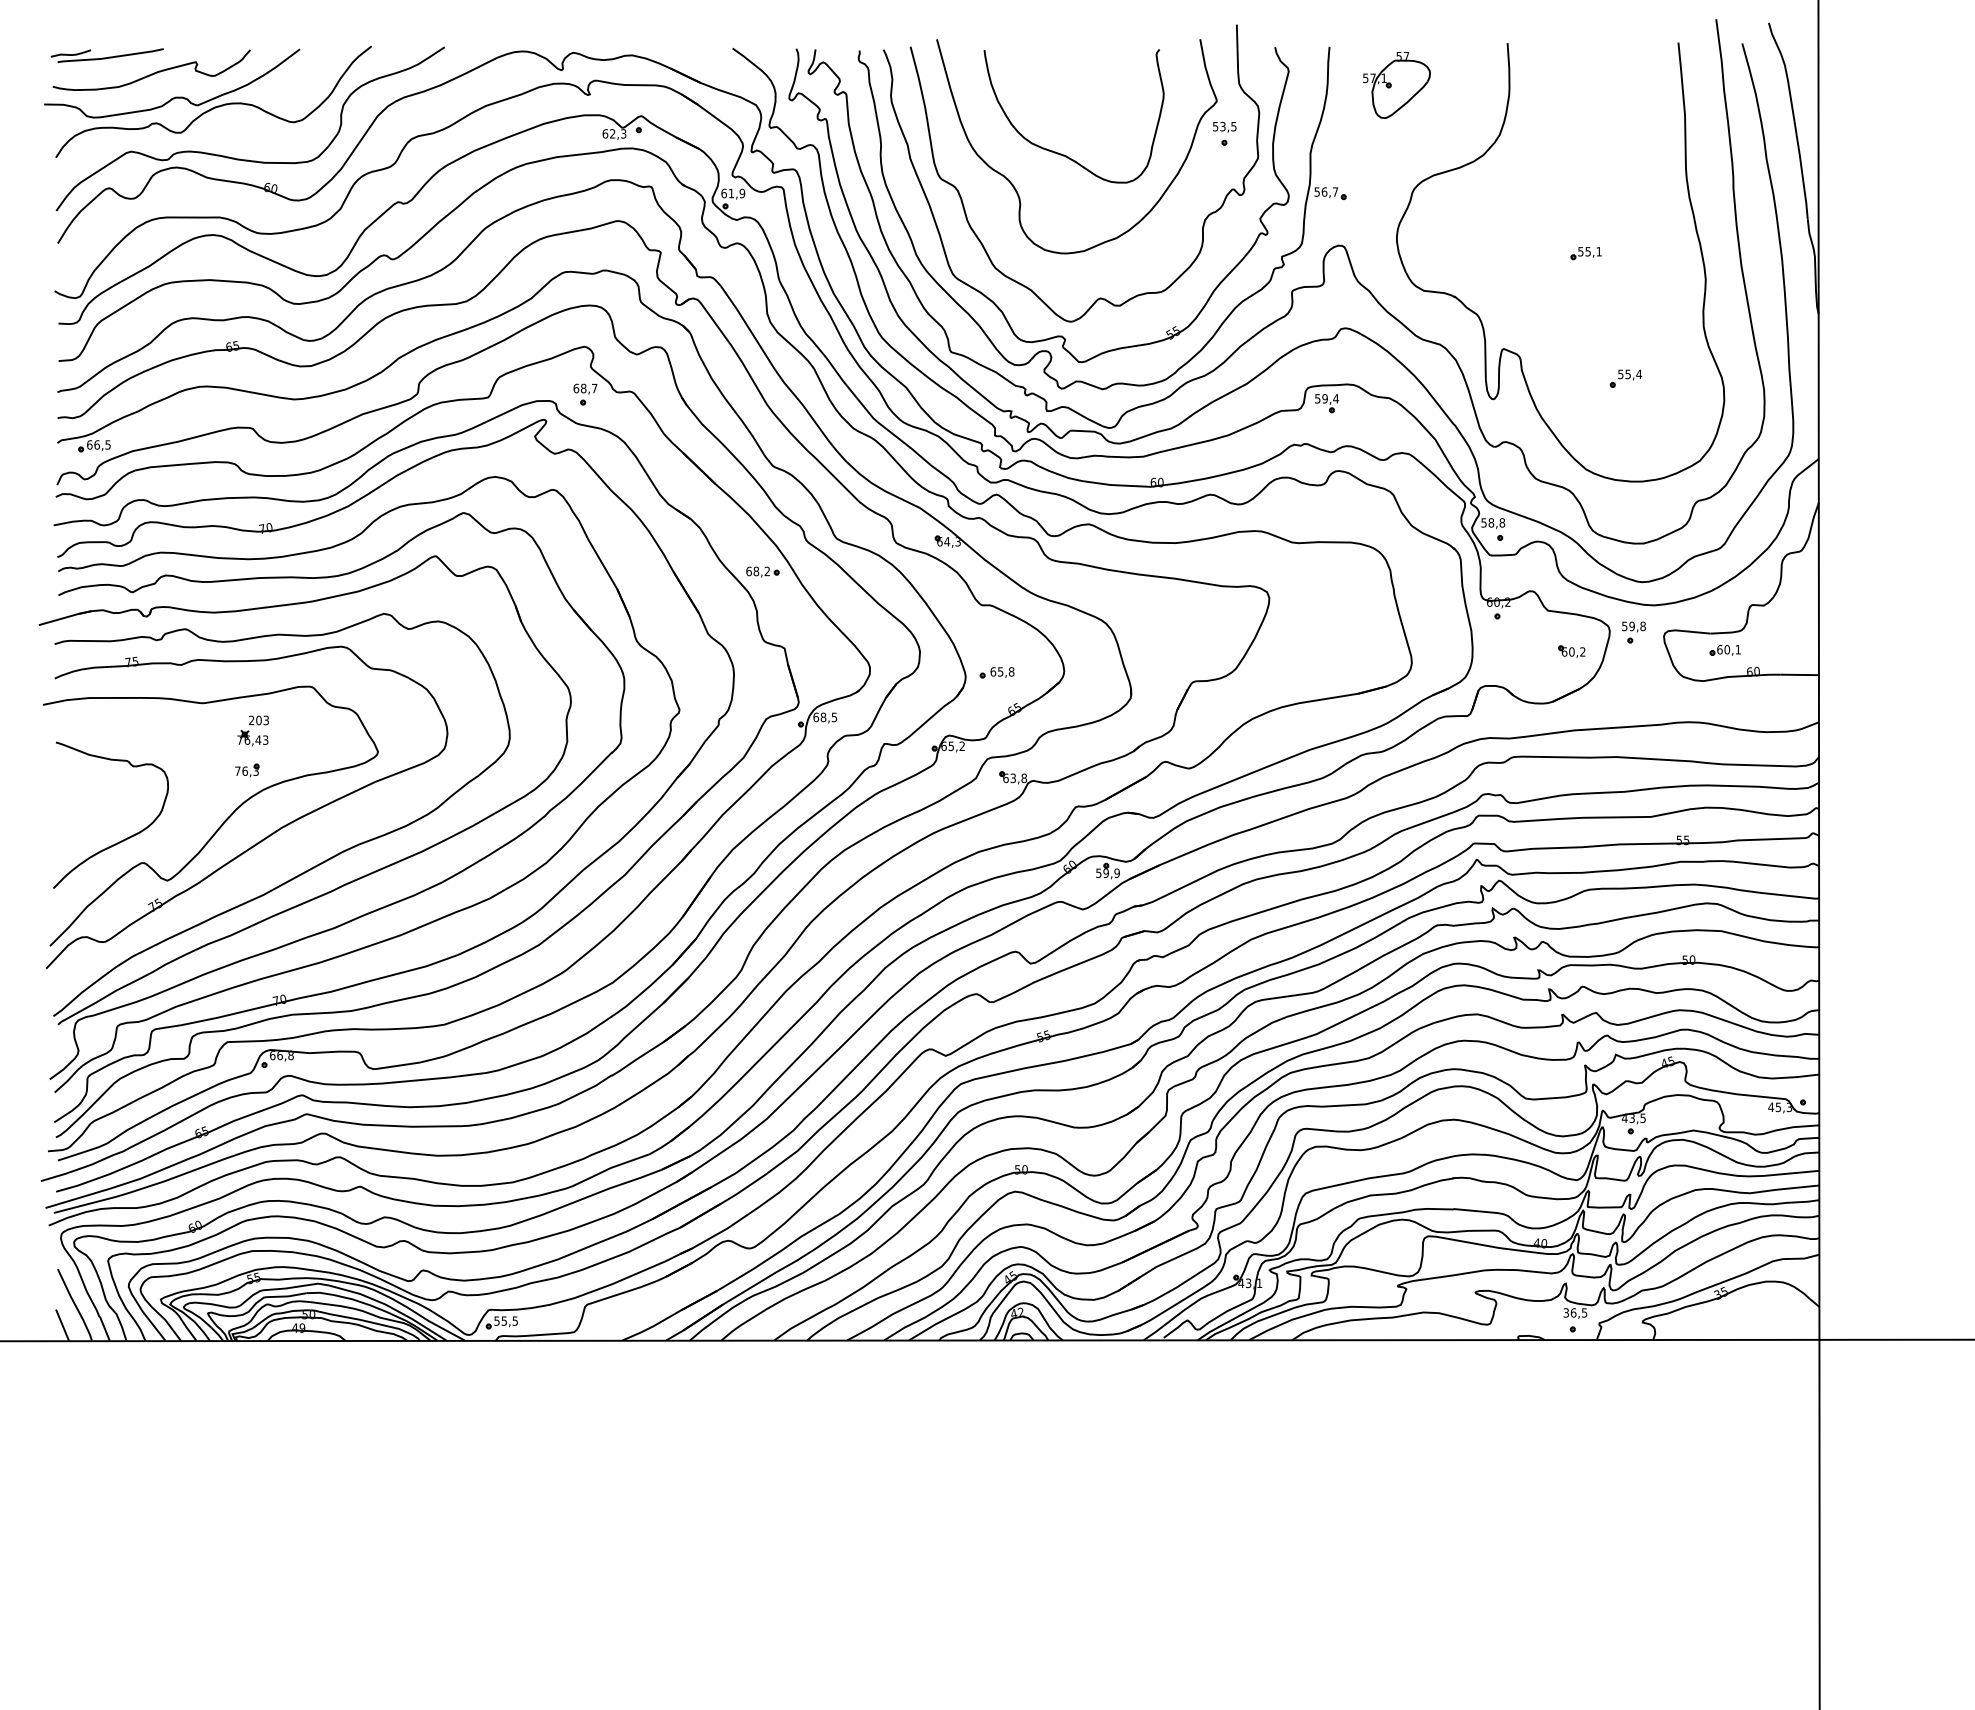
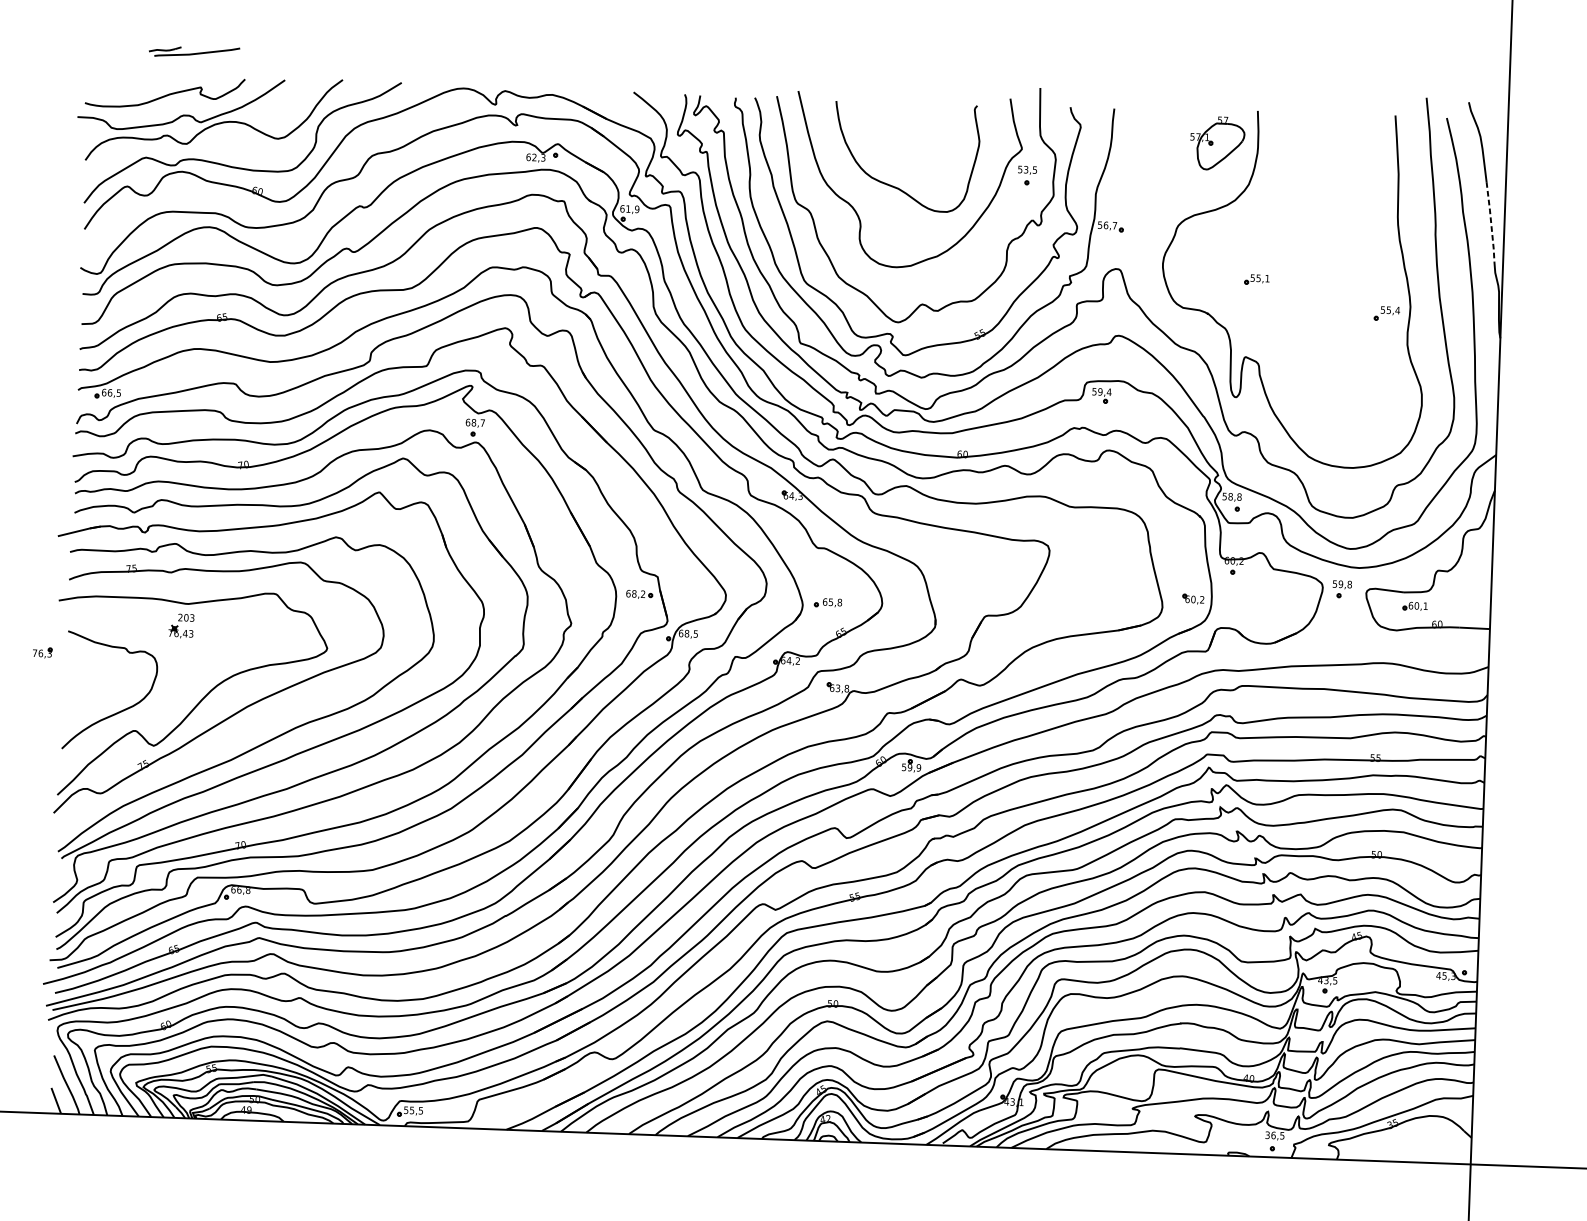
part: (106, 55) -> (193, 52), moved
part: (1396, 85) -> (1217, 143), moved
line: (1801, 170) -> (1490, 222), solid -> dashed
part: (1585, 253) -> (1256, 279), moved
part: (1625, 378) -> (1386, 313), moved
part: (585, 394) -> (475, 427), moved
part: (762, 571) -> (639, 594), moved
part: (1571, 651) -> (1193, 599), moved
part: (252, 730) -> (180, 625), moved
text: (951, 746) -> (789, 660), 65,2 -> 64,2
part: (247, 770) -> (42, 652), moved

